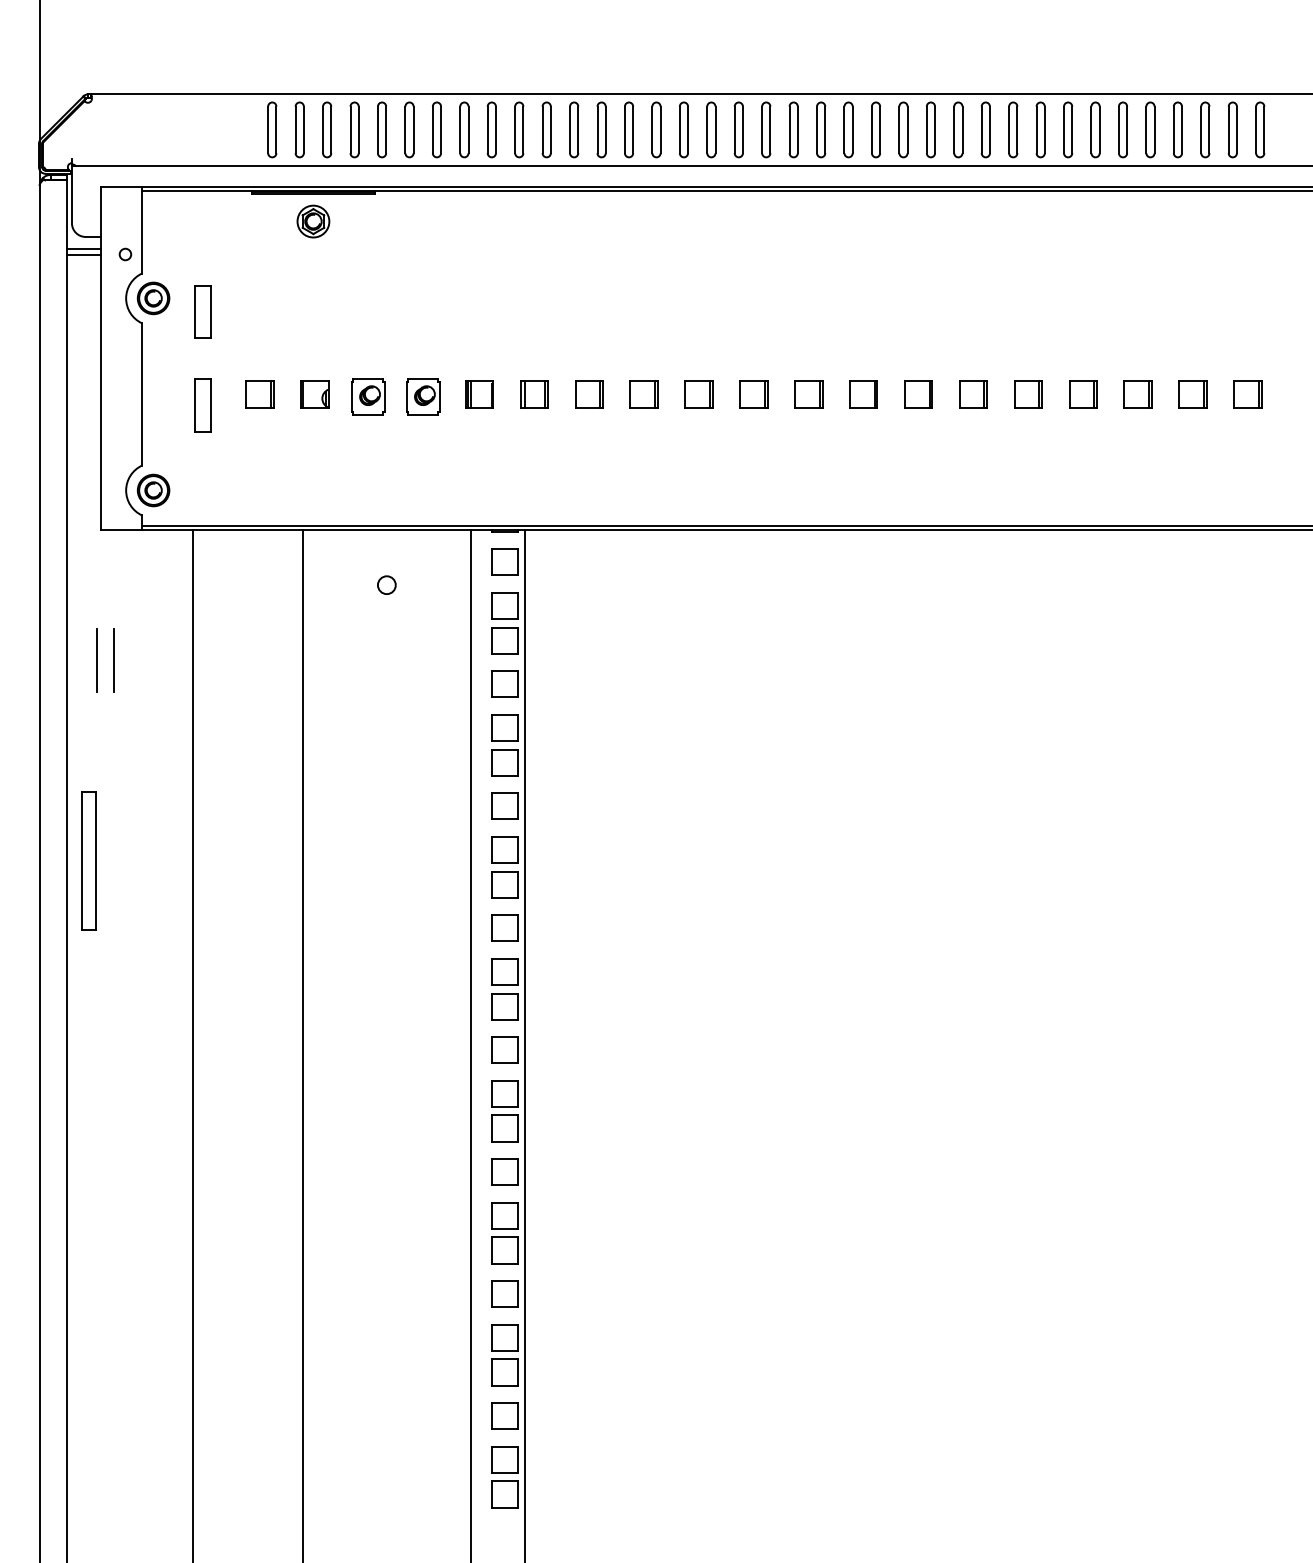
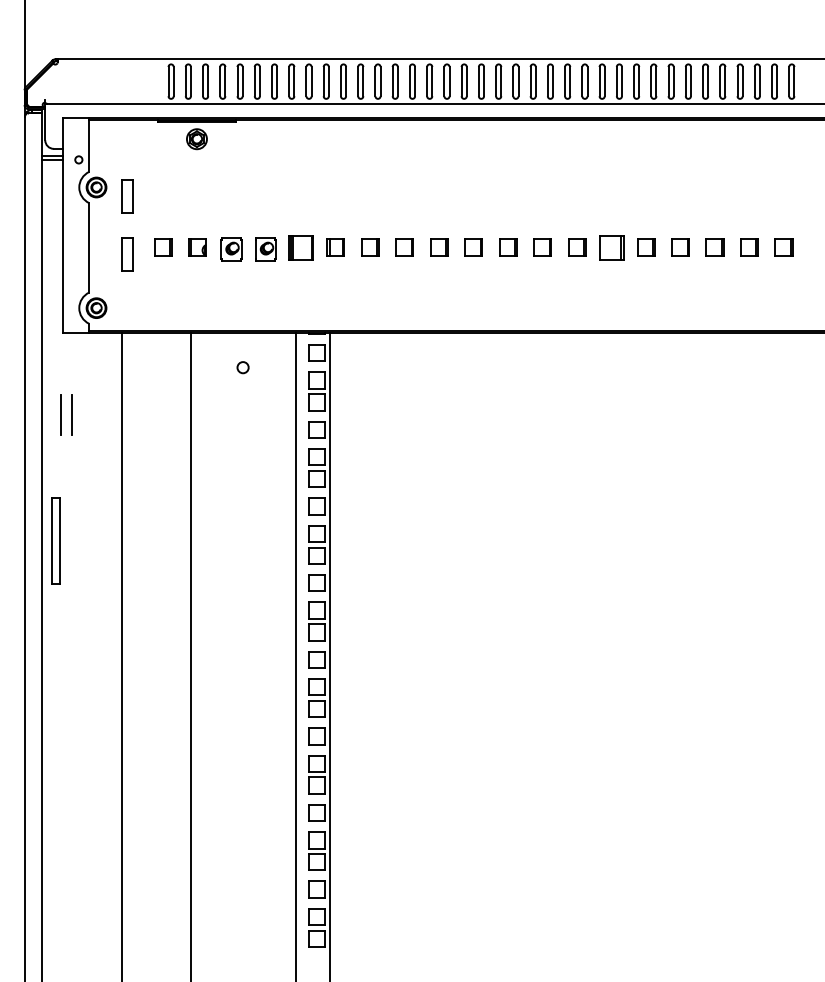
part: (479, 393) -> (301, 247), size x1.4
part: (973, 393) -> (611, 247), size x1.4

